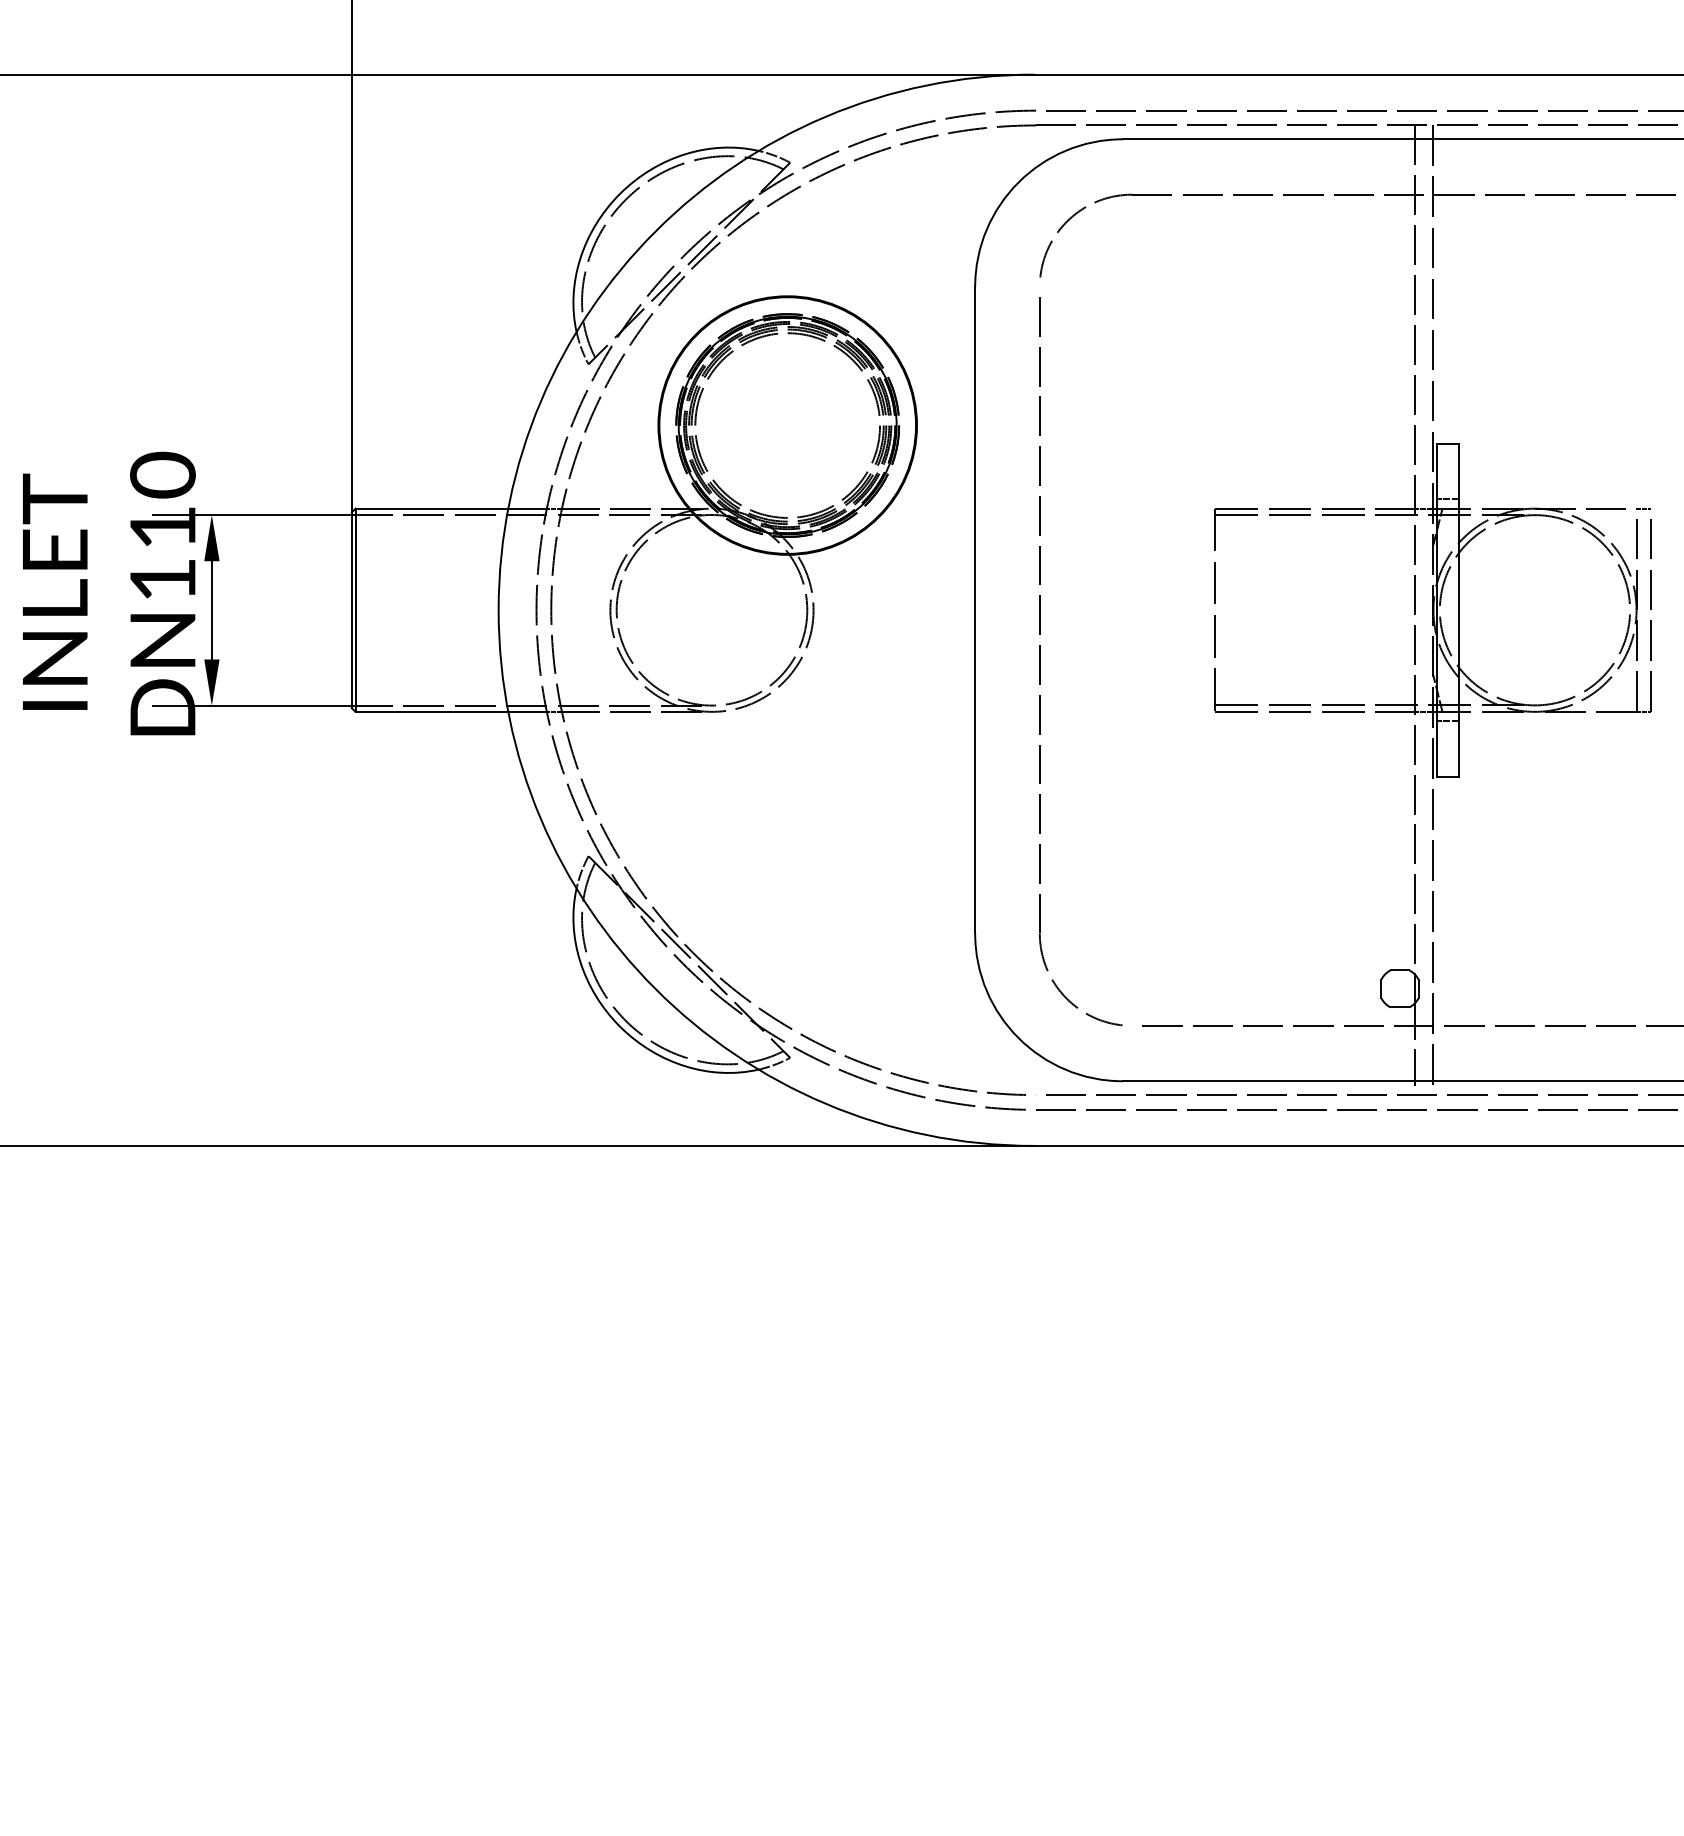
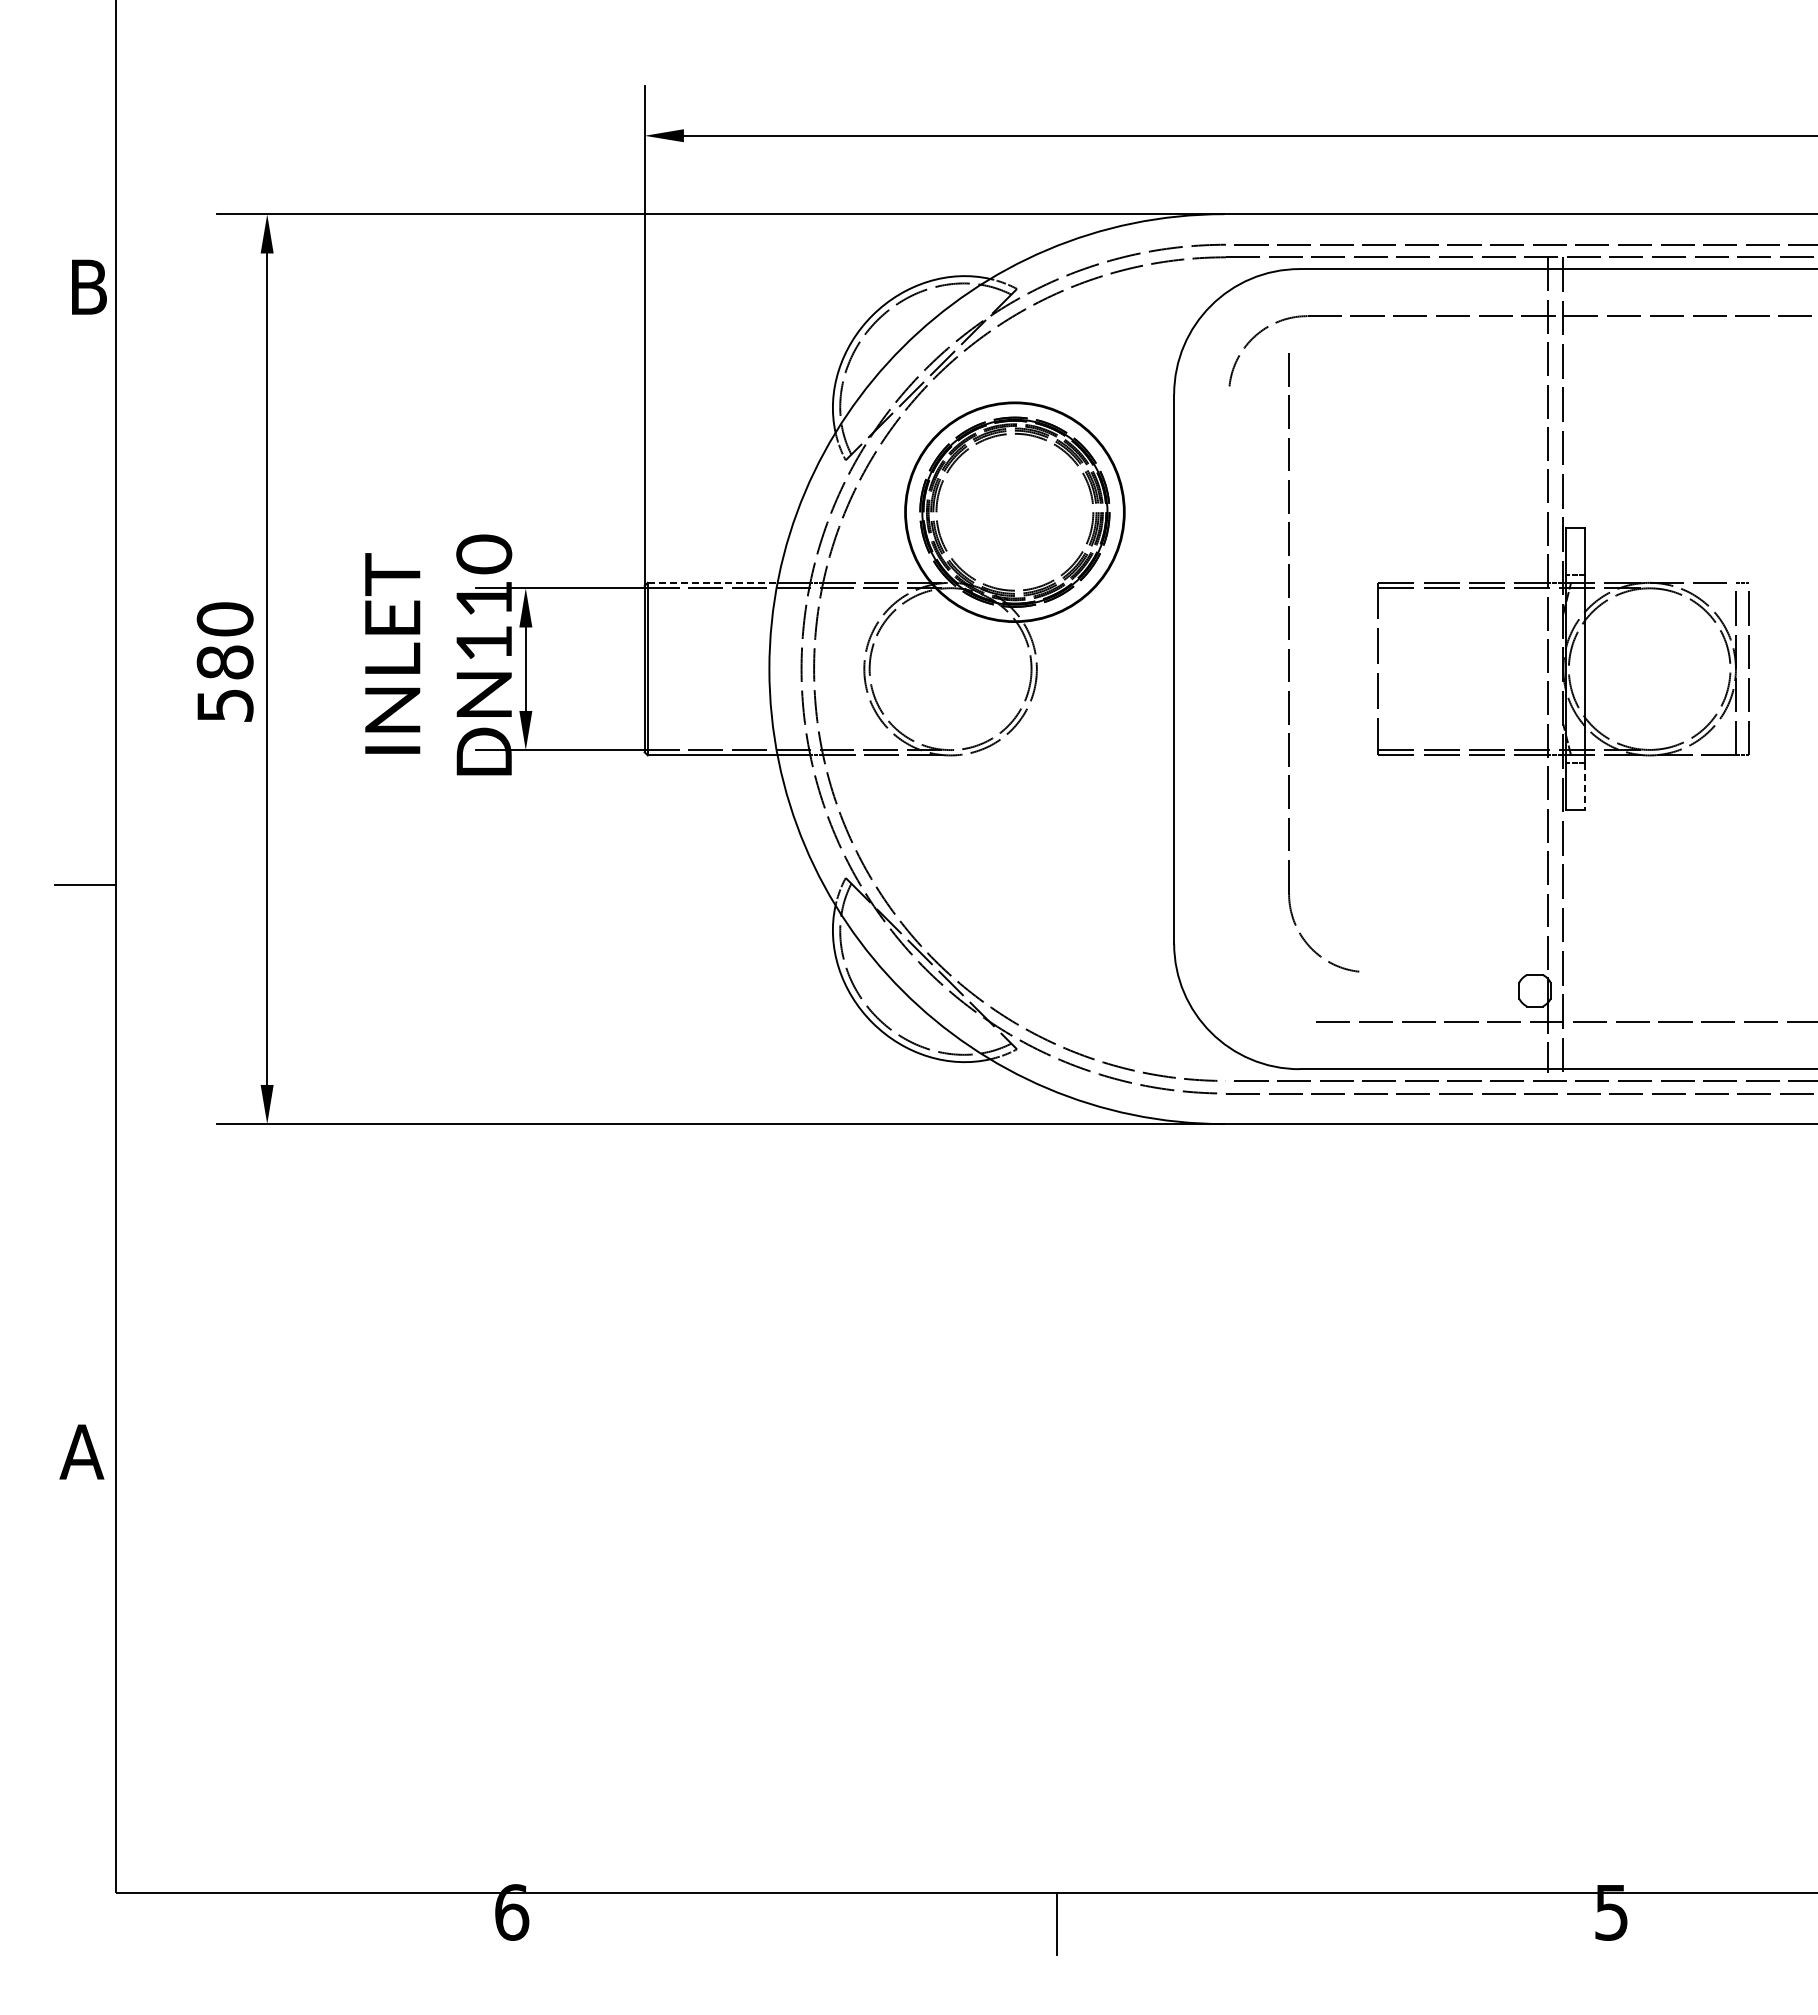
line: (431, 508) -> (712, 582), solid -> dashed
part: (1040, 661) -> (1289, 662), moved
line: (1459, 748) -> (1585, 786), solid -> dashed

